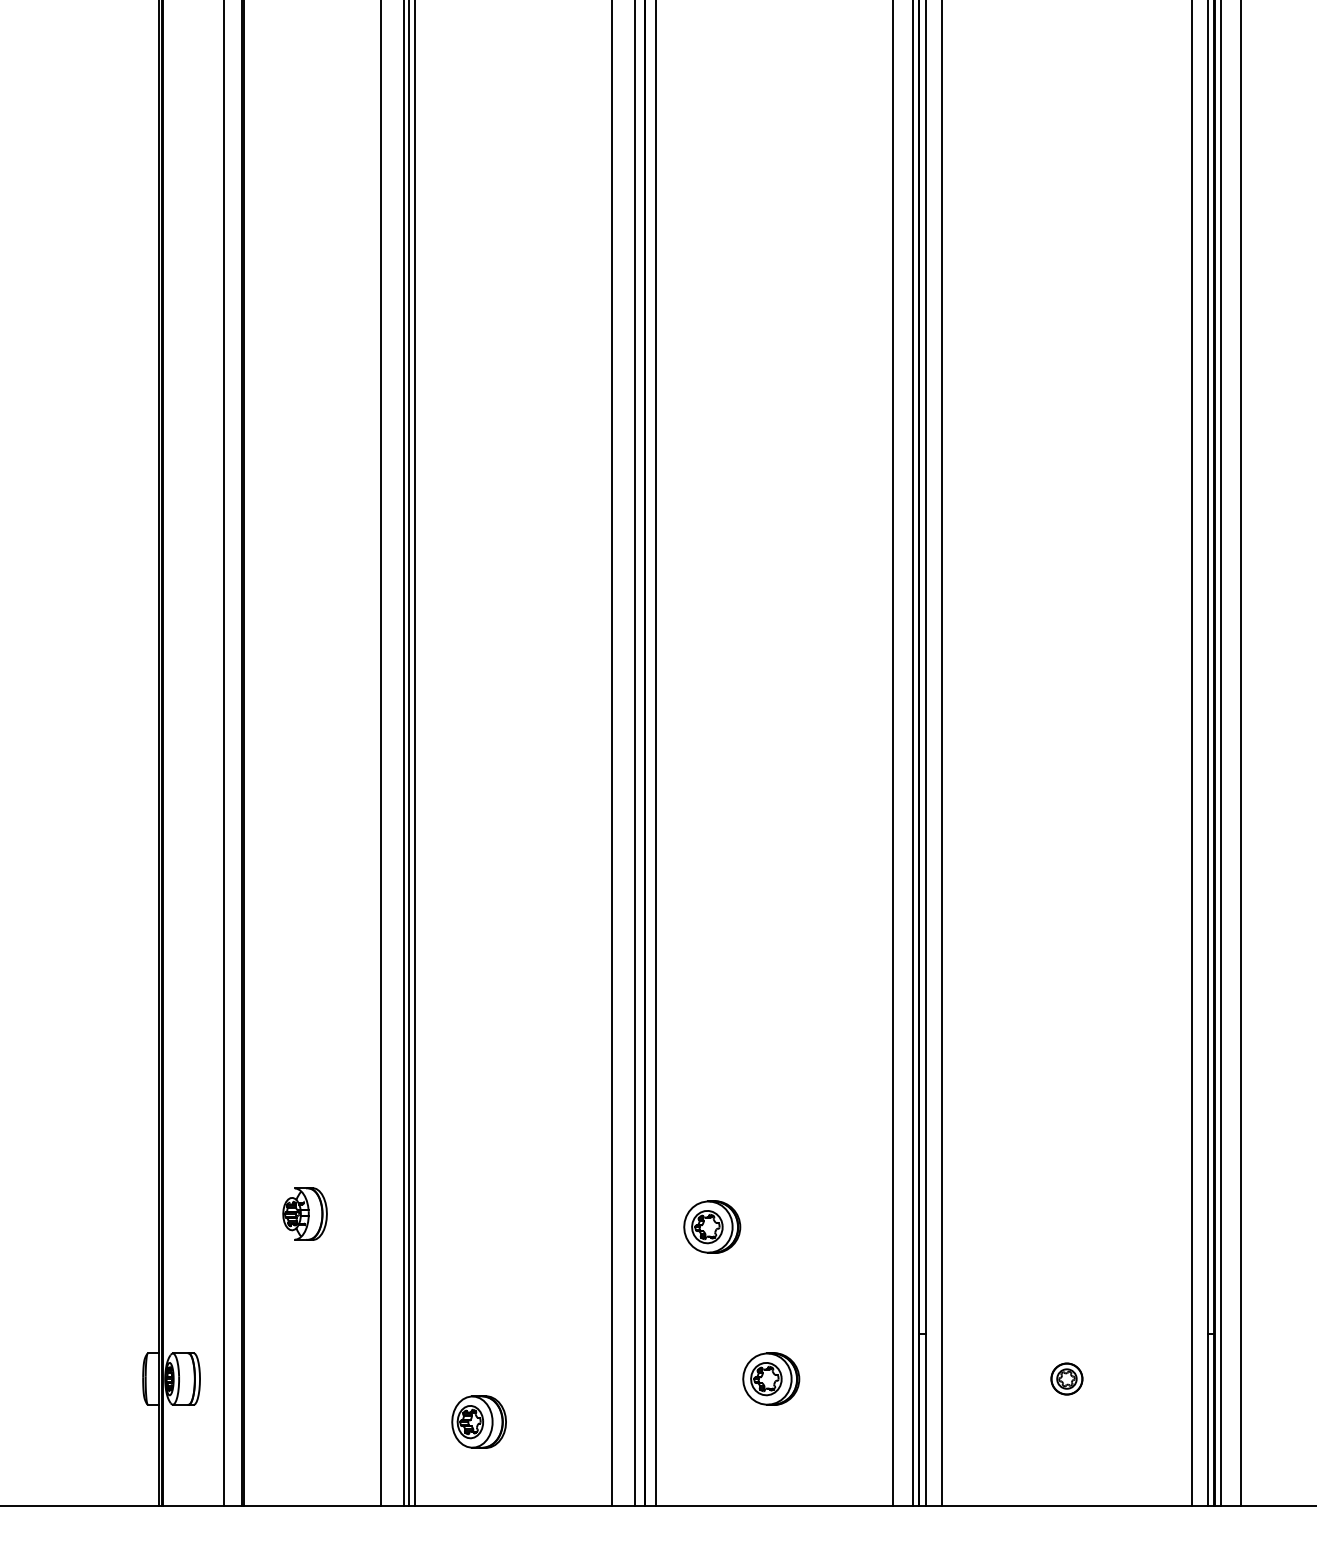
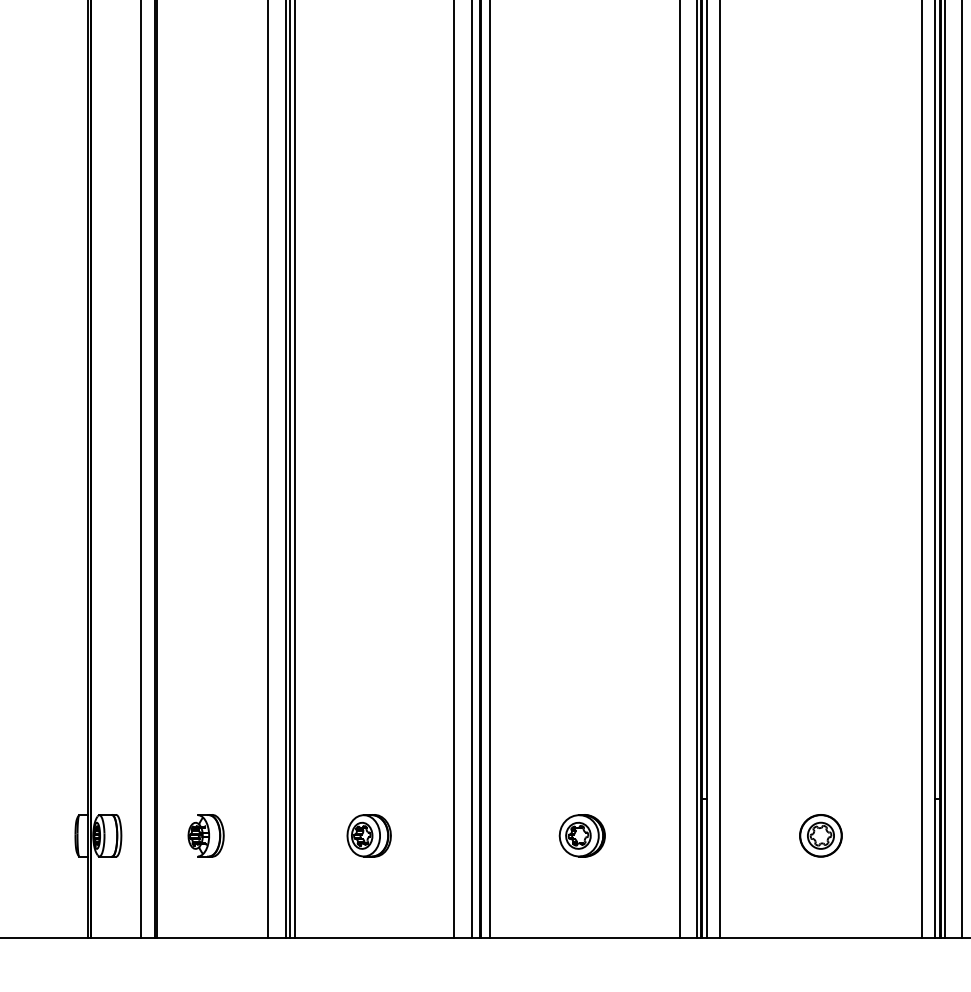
part: (304, 1213) -> (205, 835), moved
part: (712, 1226) -> (534, 712), removed
part: (1066, 1378) -> (820, 835), size x1.67
part: (478, 1421) -> (368, 835), moved

